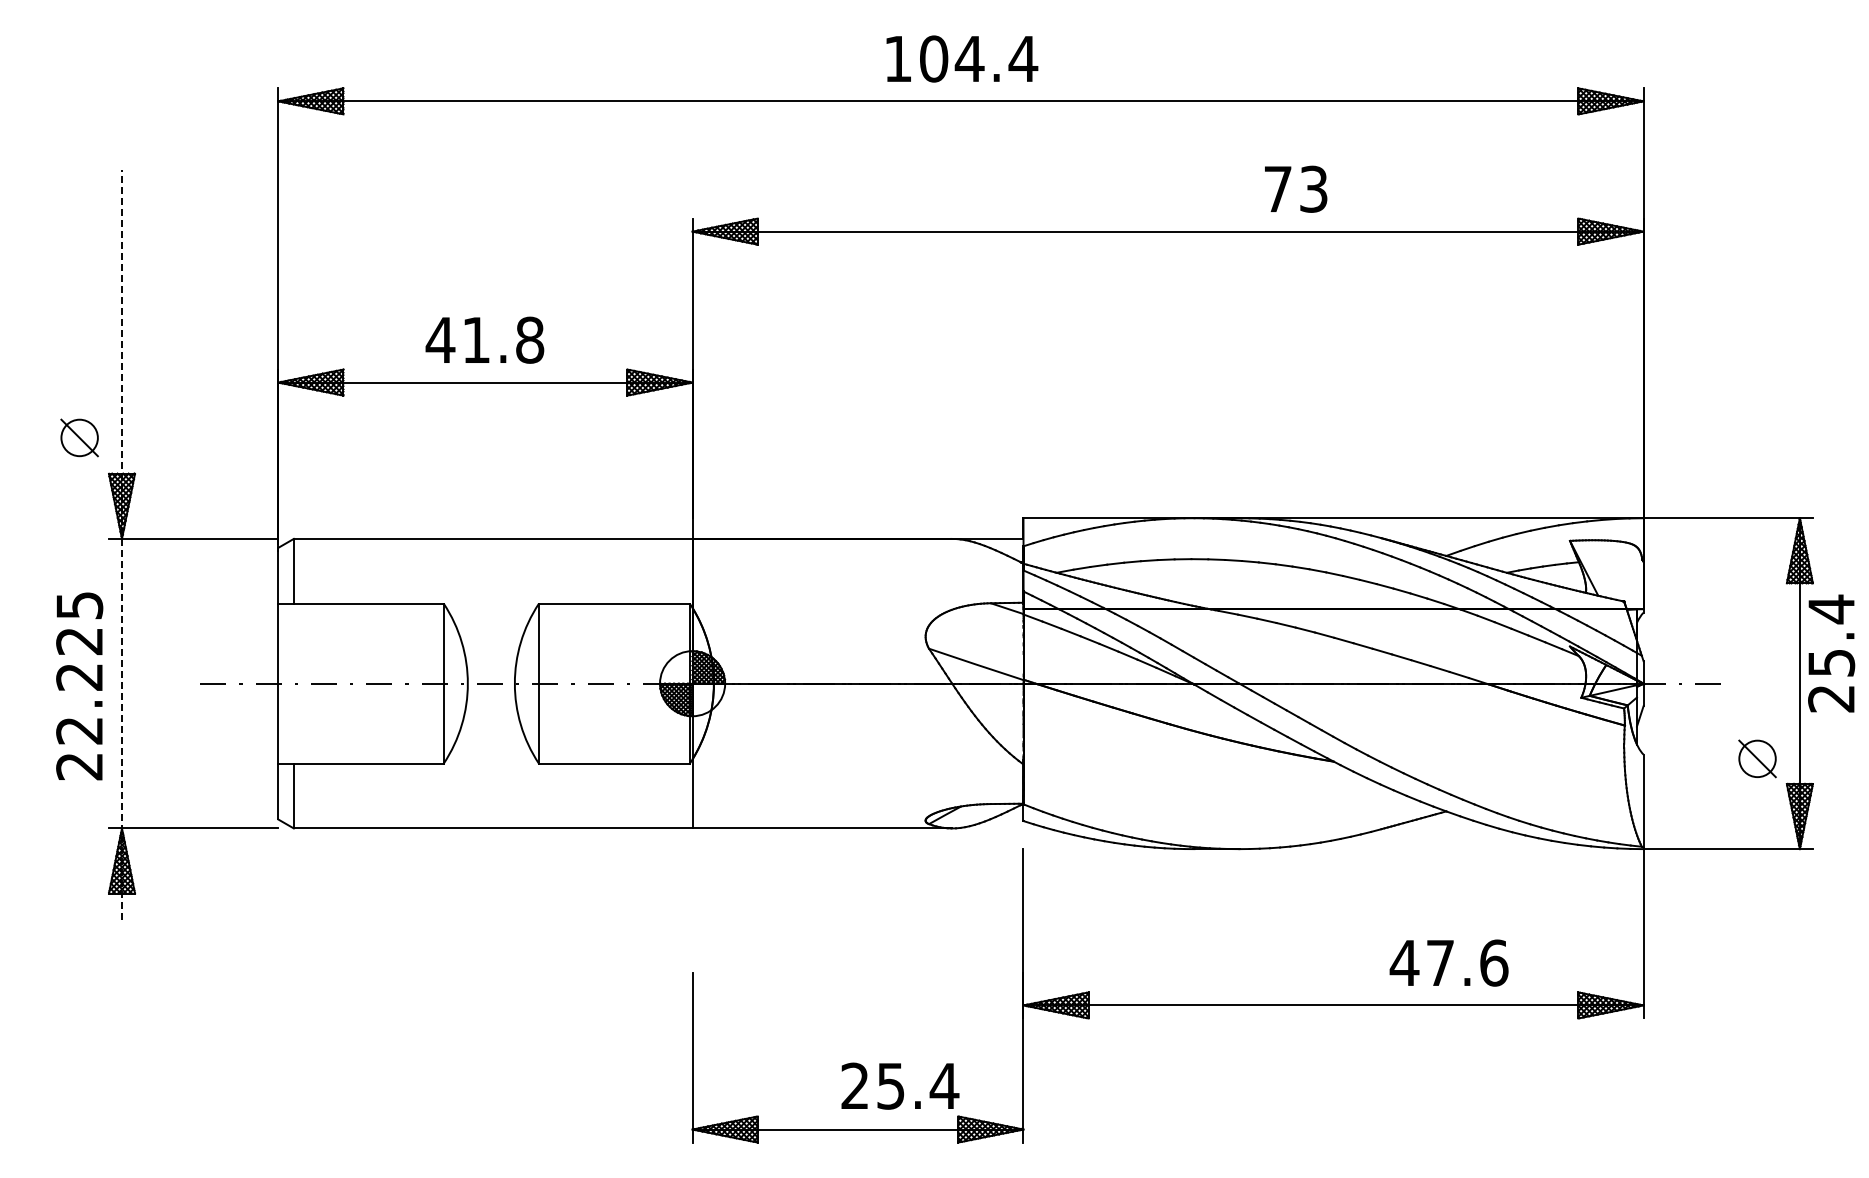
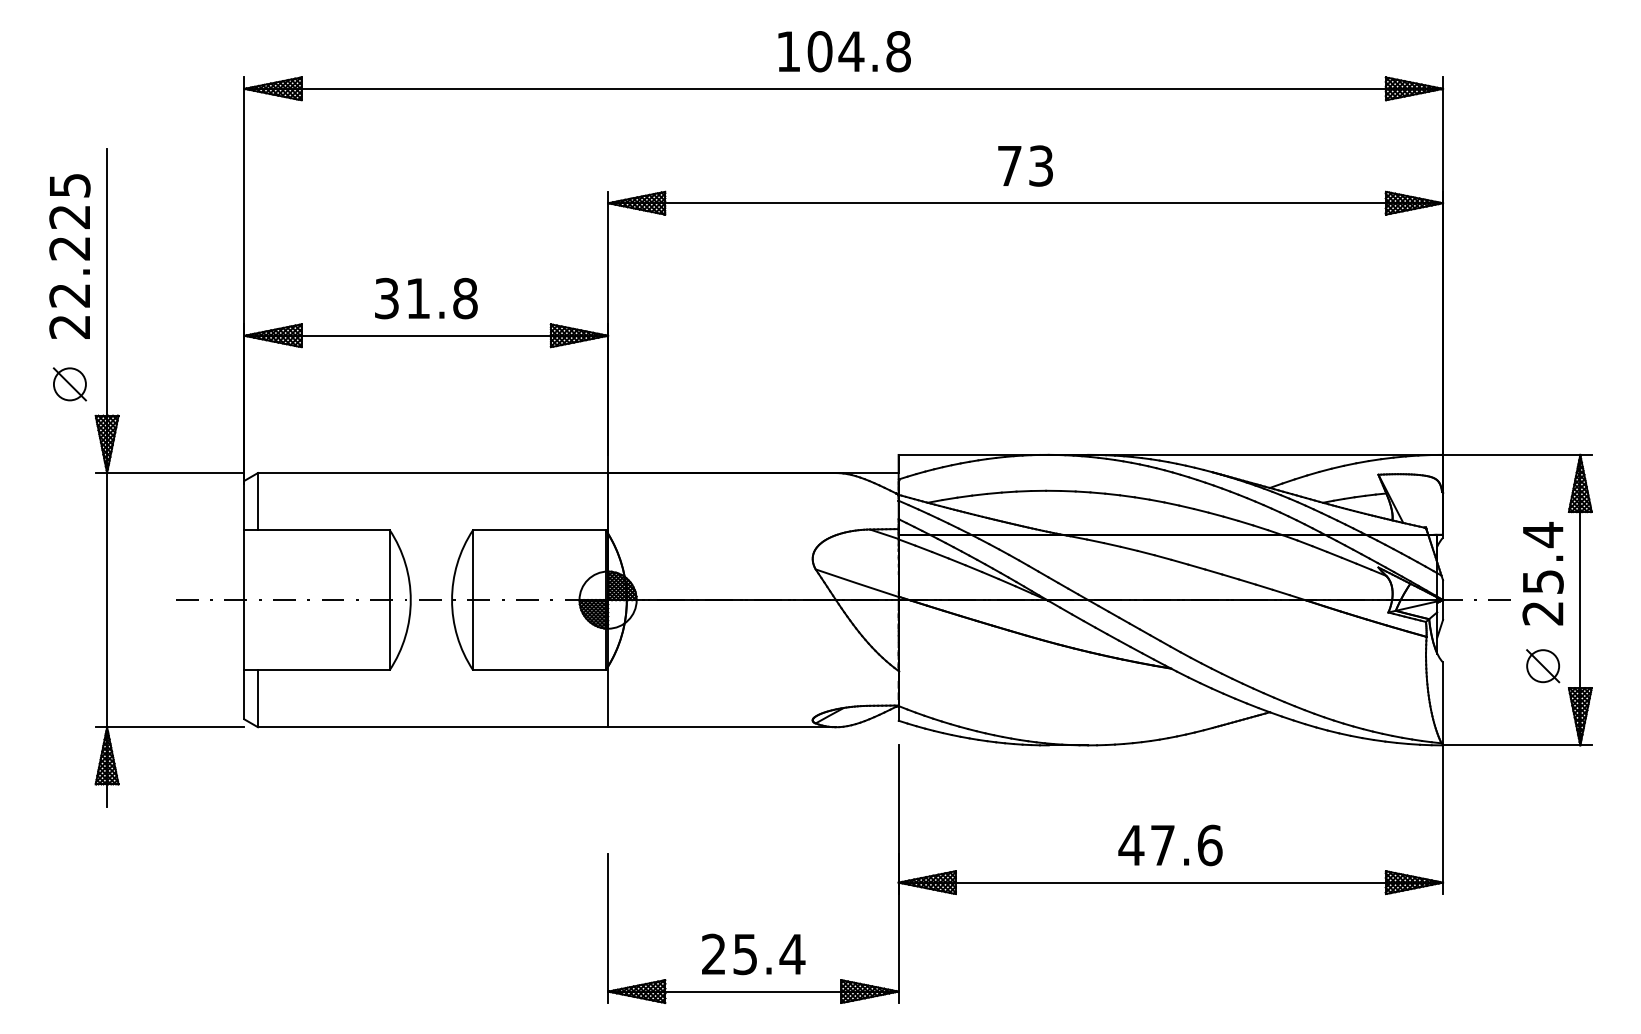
text: (1023, 58) -> (898, 51), 104.4 -> 104.8
text: (1296, 188) -> (1025, 165), moved
text: (440, 339) -> (386, 297), 41.8 -> 31.8
line: (122, 544) -> (107, 477), dashed -> solid
text: (1831, 653) -> (1543, 573), moved
text: (79, 686) -> (69, 256), moved
text: (1448, 962) -> (1169, 844), moved
text: (900, 1085) -> (753, 953), moved

